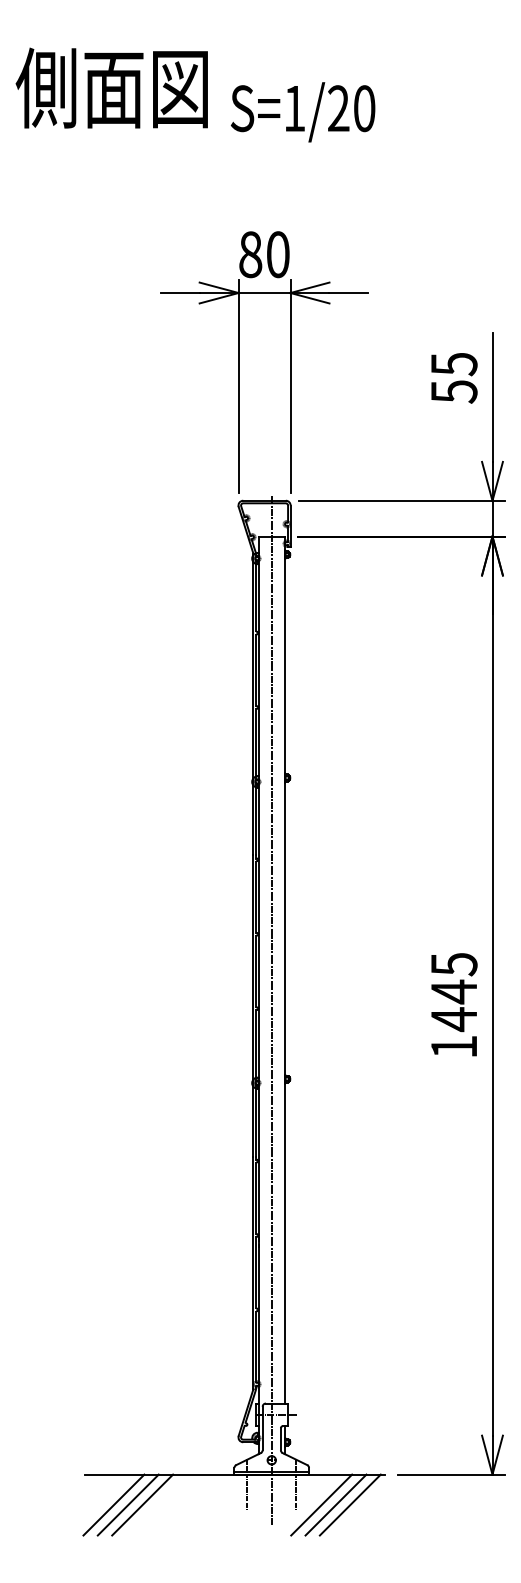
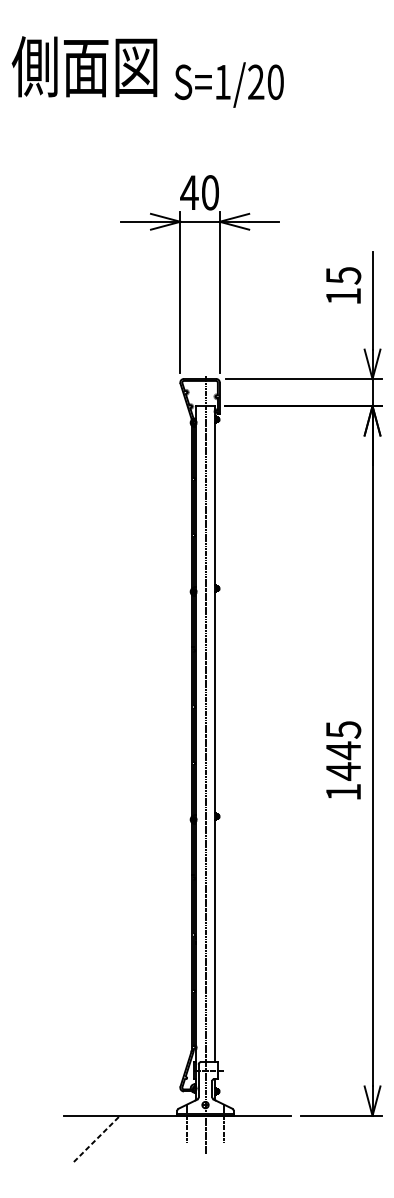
text: (250, 254) -> (189, 192), 80 -> 40
text: (454, 391) -> (343, 296), 55 -> 15
line: (113, 1504) -> (85, 1138), removed
line: (128, 1504) -> (97, 1138), solid -> dashed
line: (142, 1504) -> (107, 1138), removed
line: (321, 1504) -> (243, 1138), removed
line: (335, 1504) -> (253, 1138), removed
line: (349, 1504) -> (264, 1138), removed

